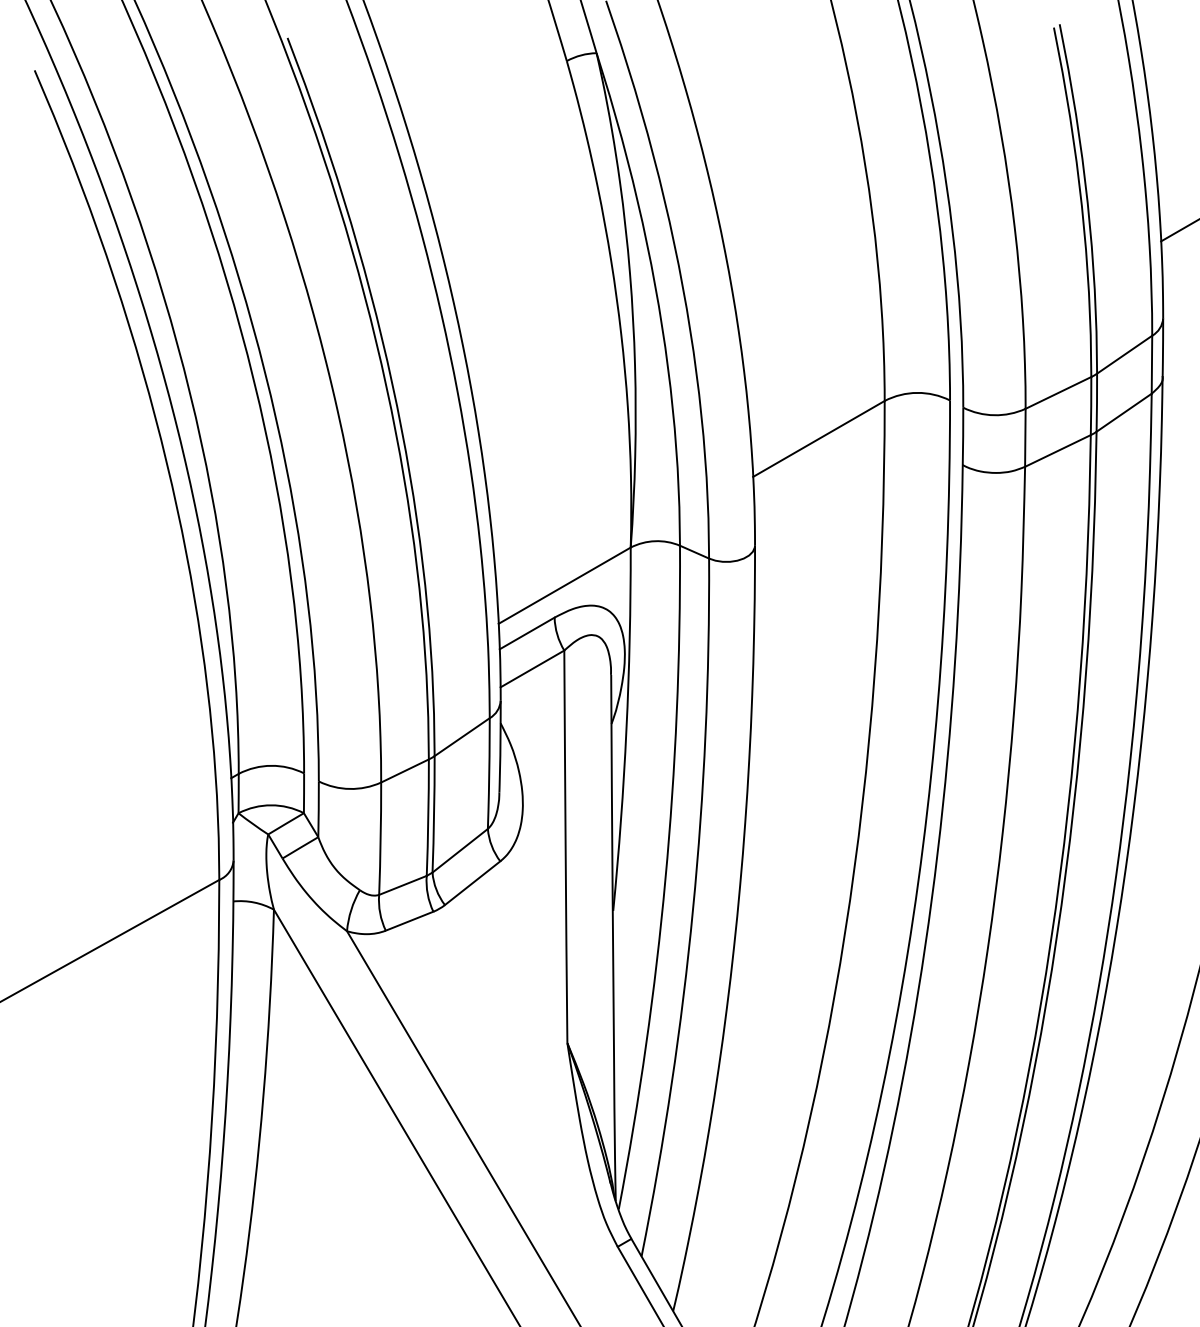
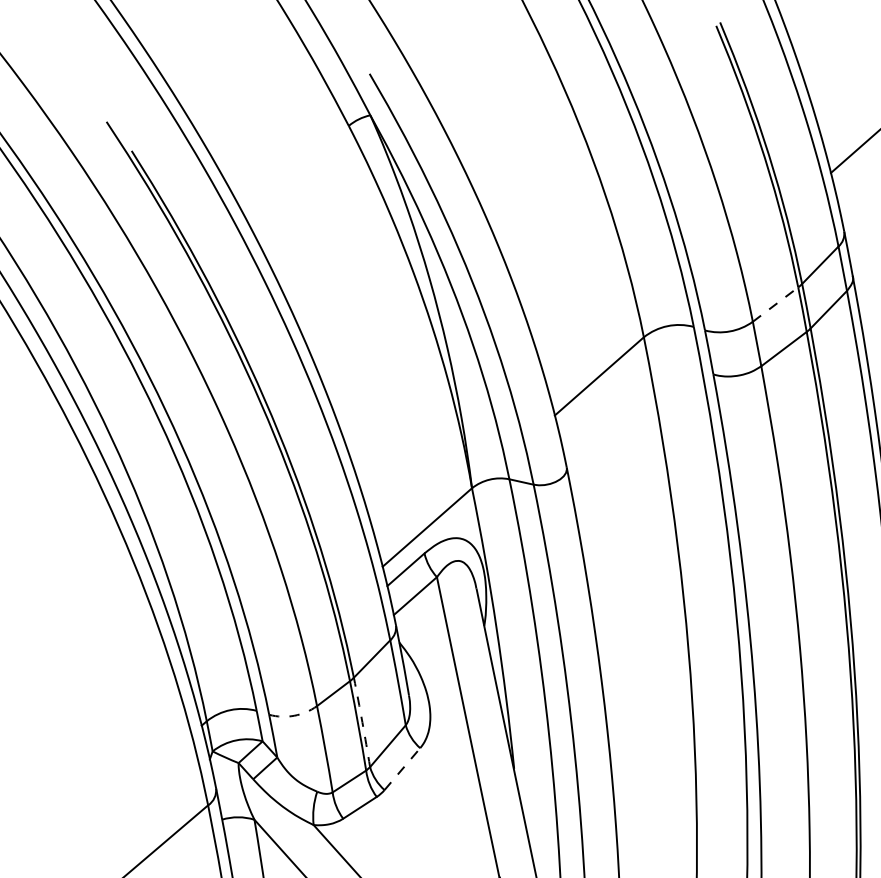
line: (1058, 392) -> (775, 304), solid -> dashed
arc: (349, 788) -> (293, 715), solid -> dashed
arc: (434, 814) -> (362, 722), solid -> dashed
line: (473, 882) -> (402, 768), solid -> dashed

